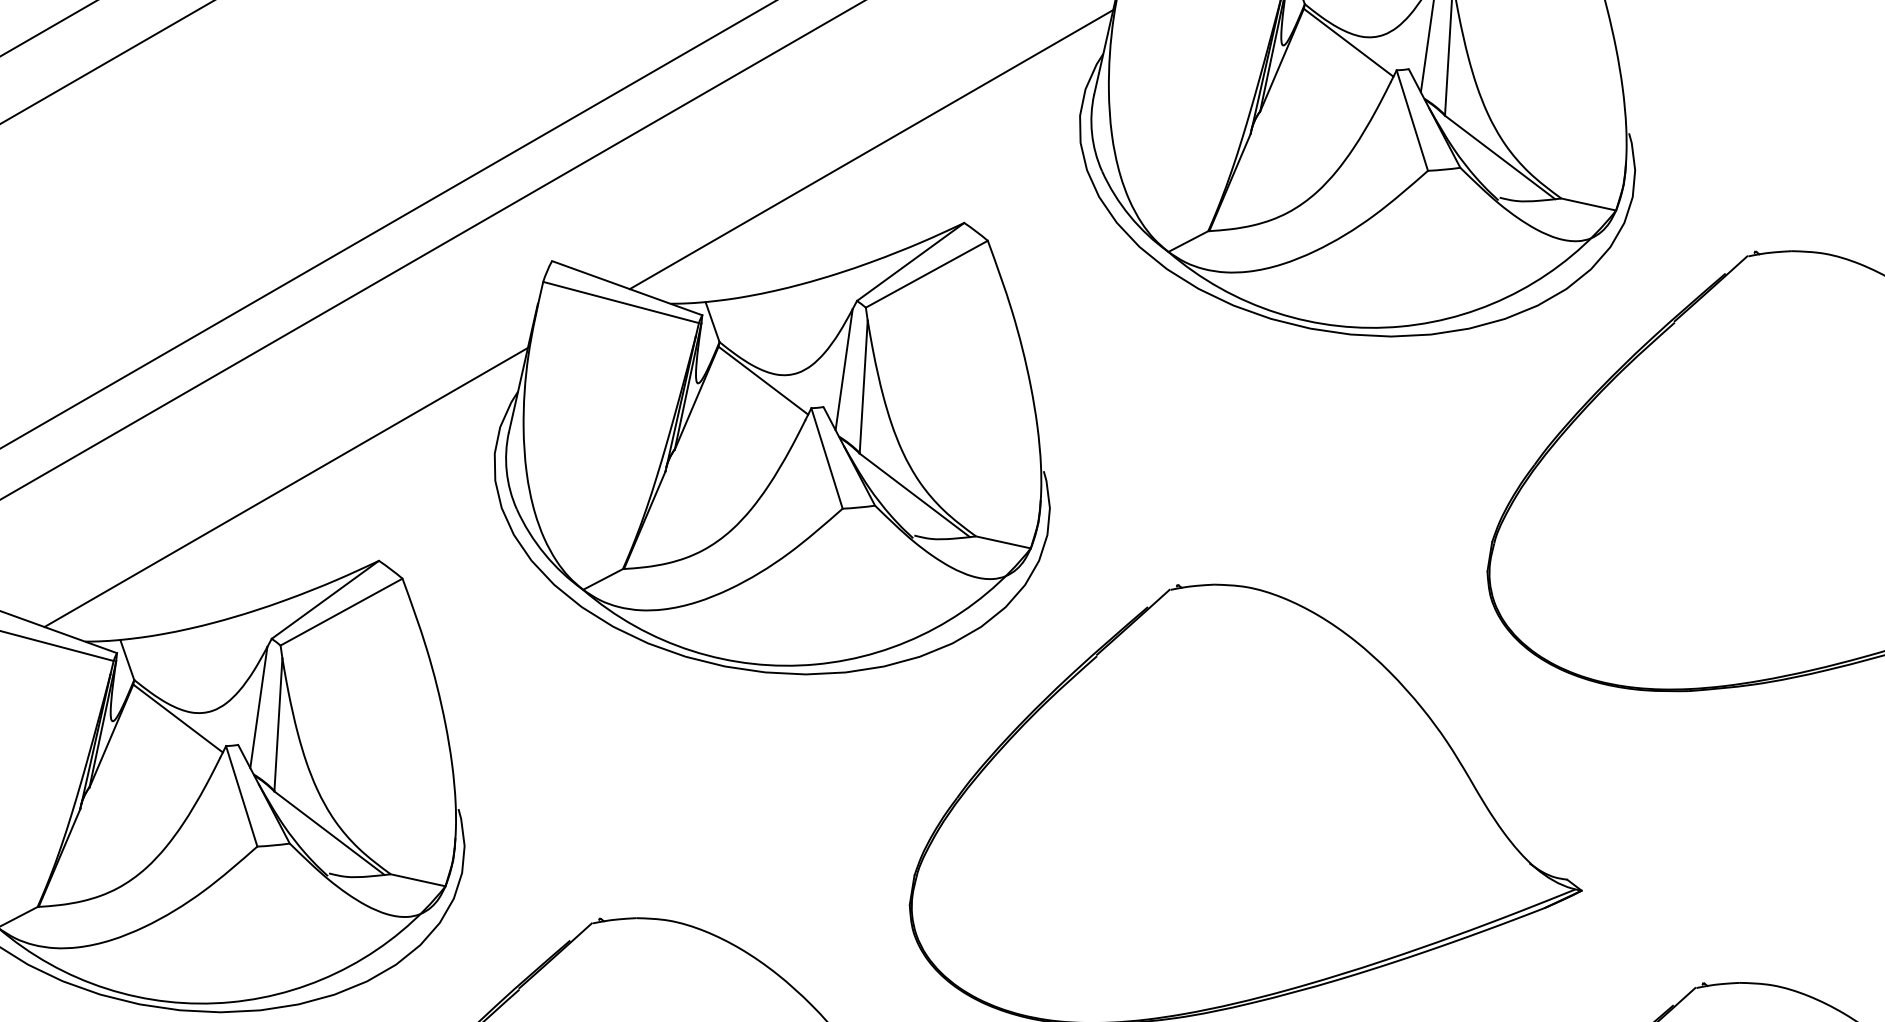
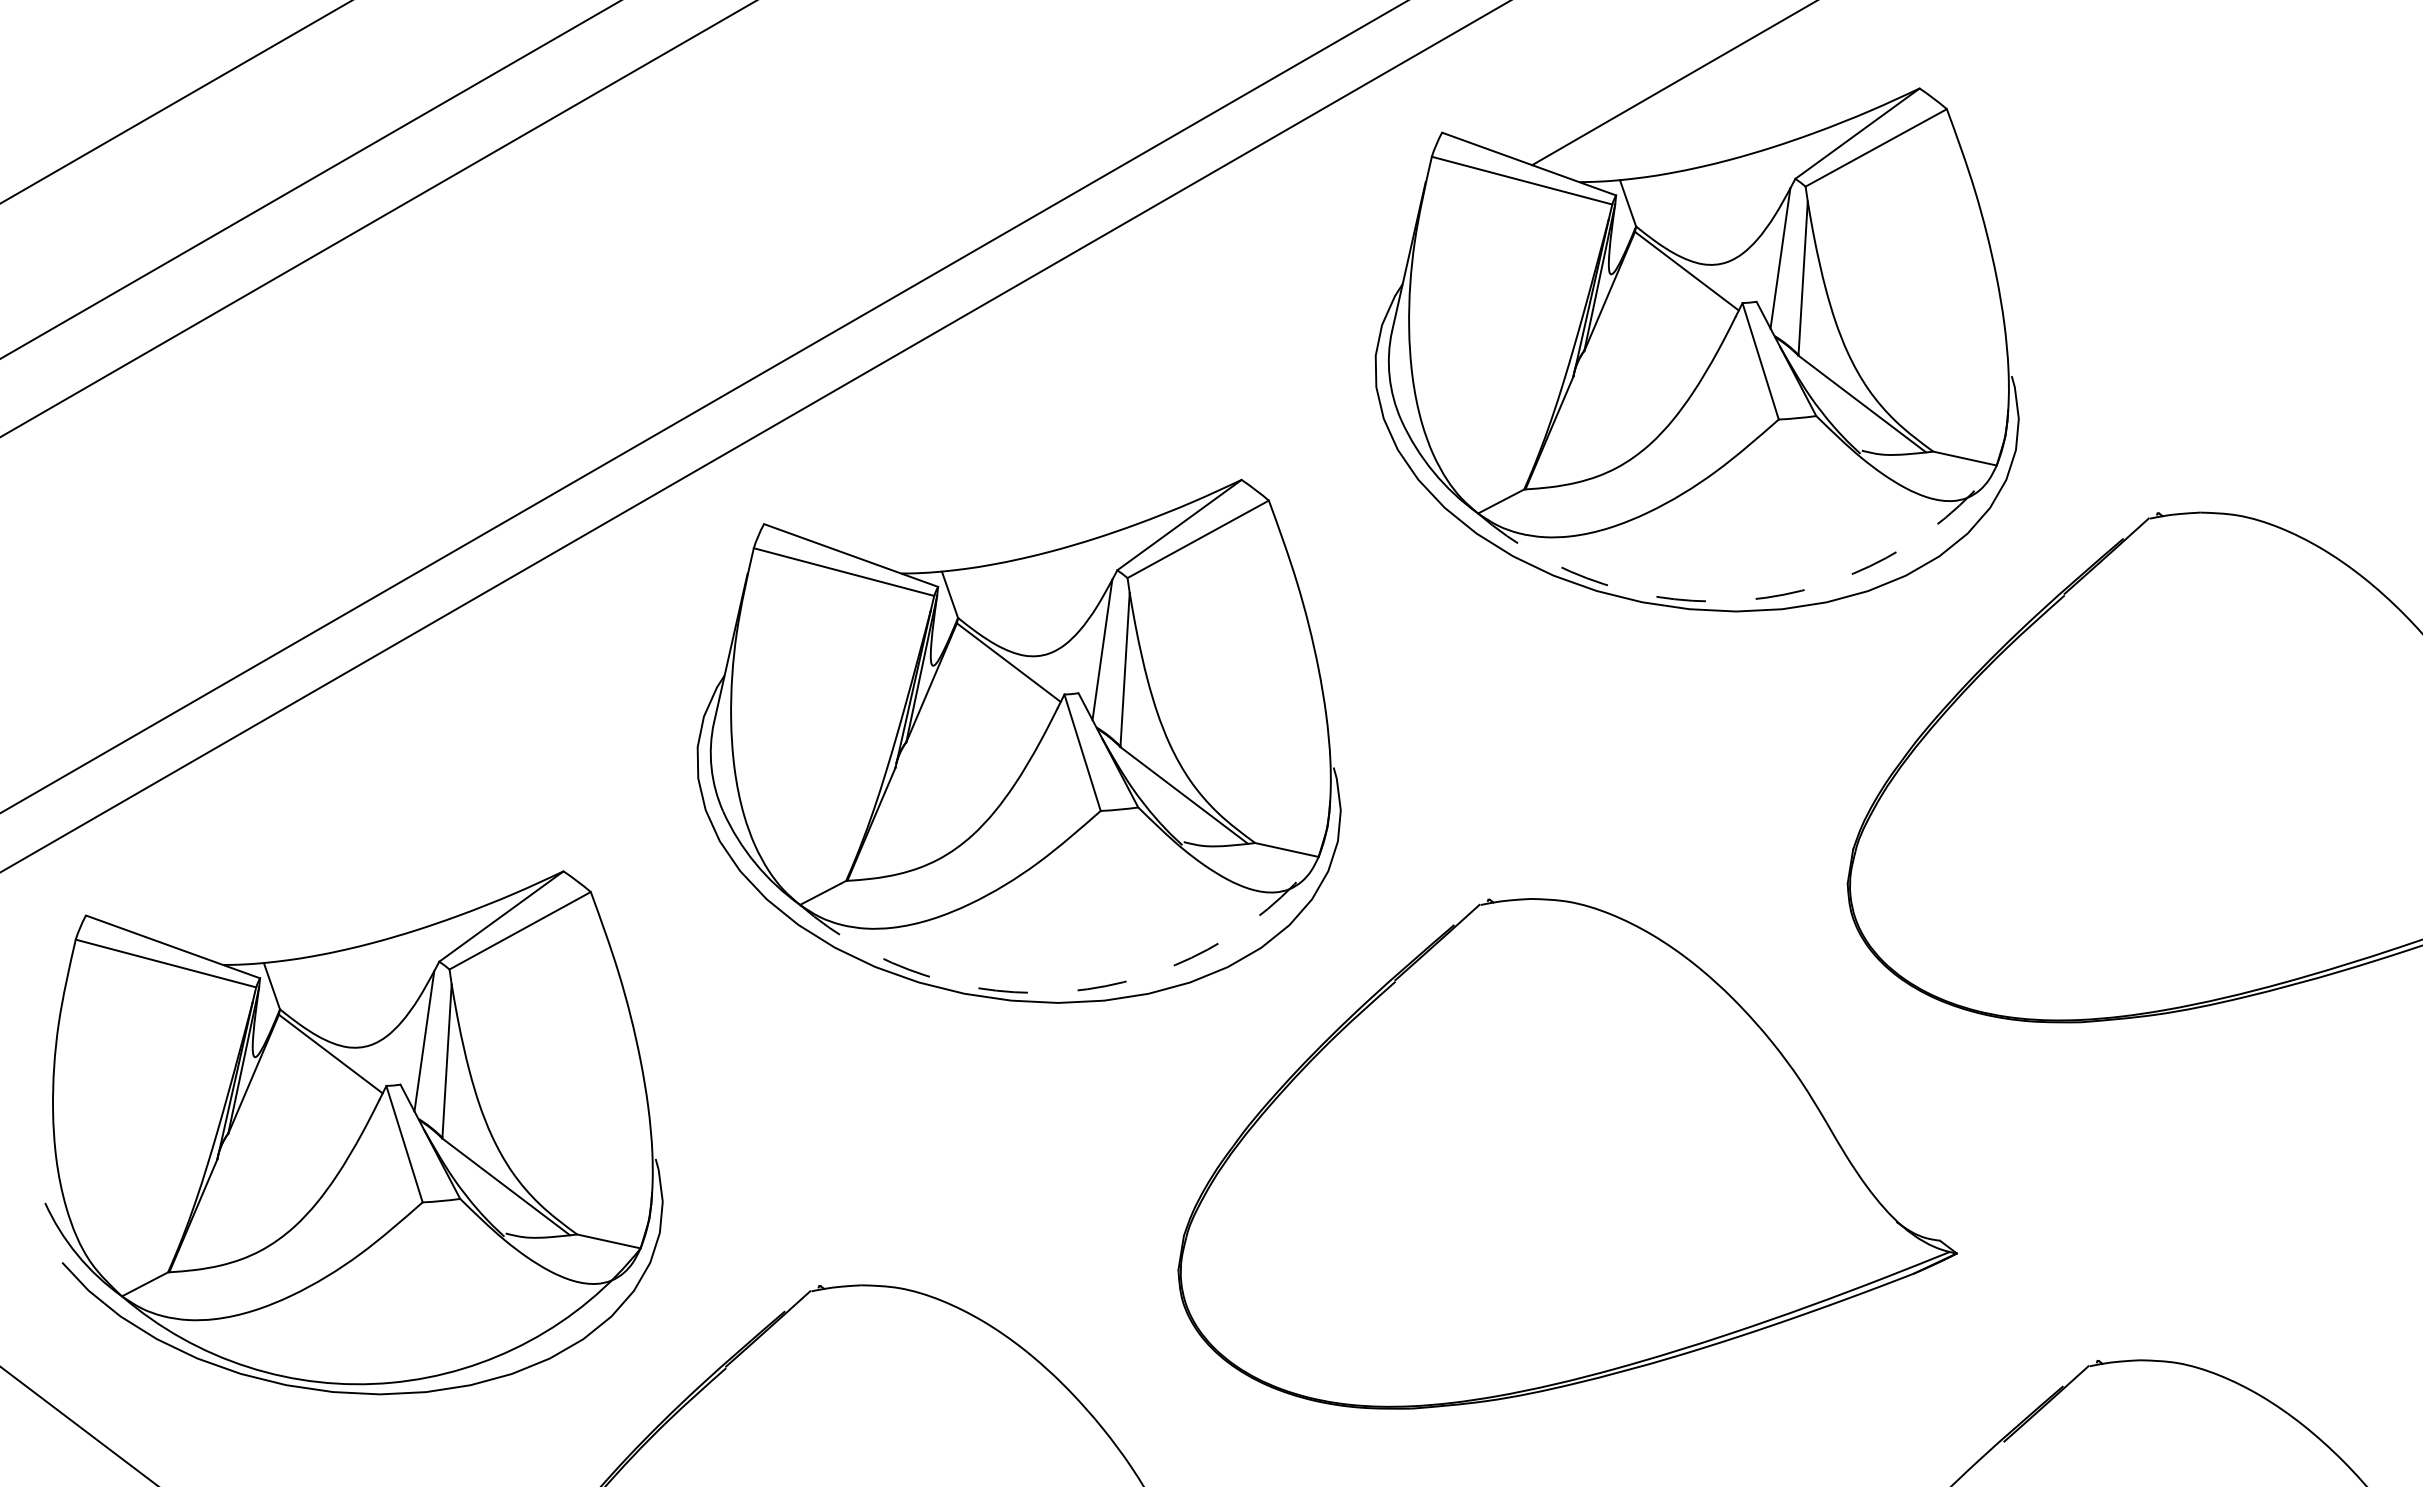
line: (871, 149) -> (1134, 394), removed
arc: (1400, 326) -> (1747, 599), solid -> dashed
line: (286, 487) -> (456, 786), removed
arc: (815, 664) -> (1069, 991), solid -> dashed

